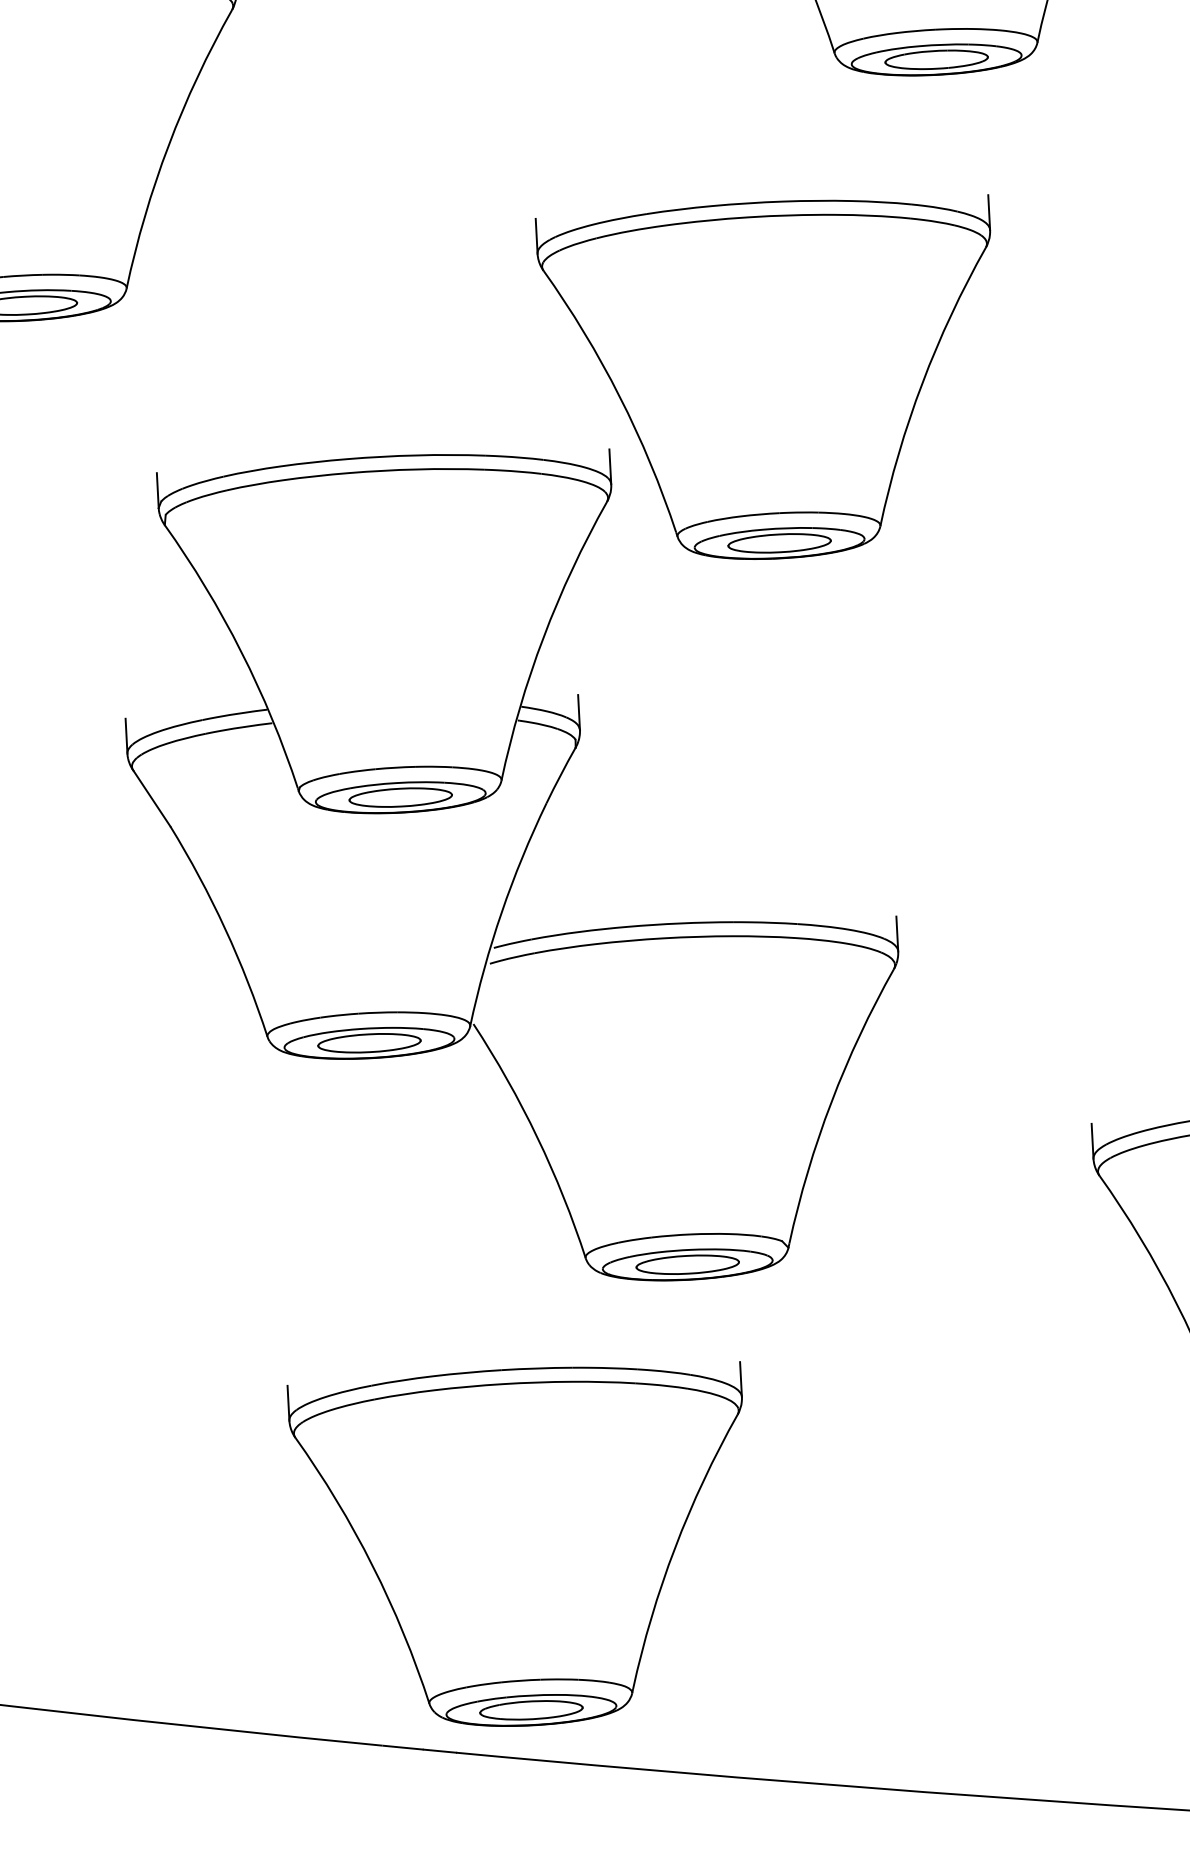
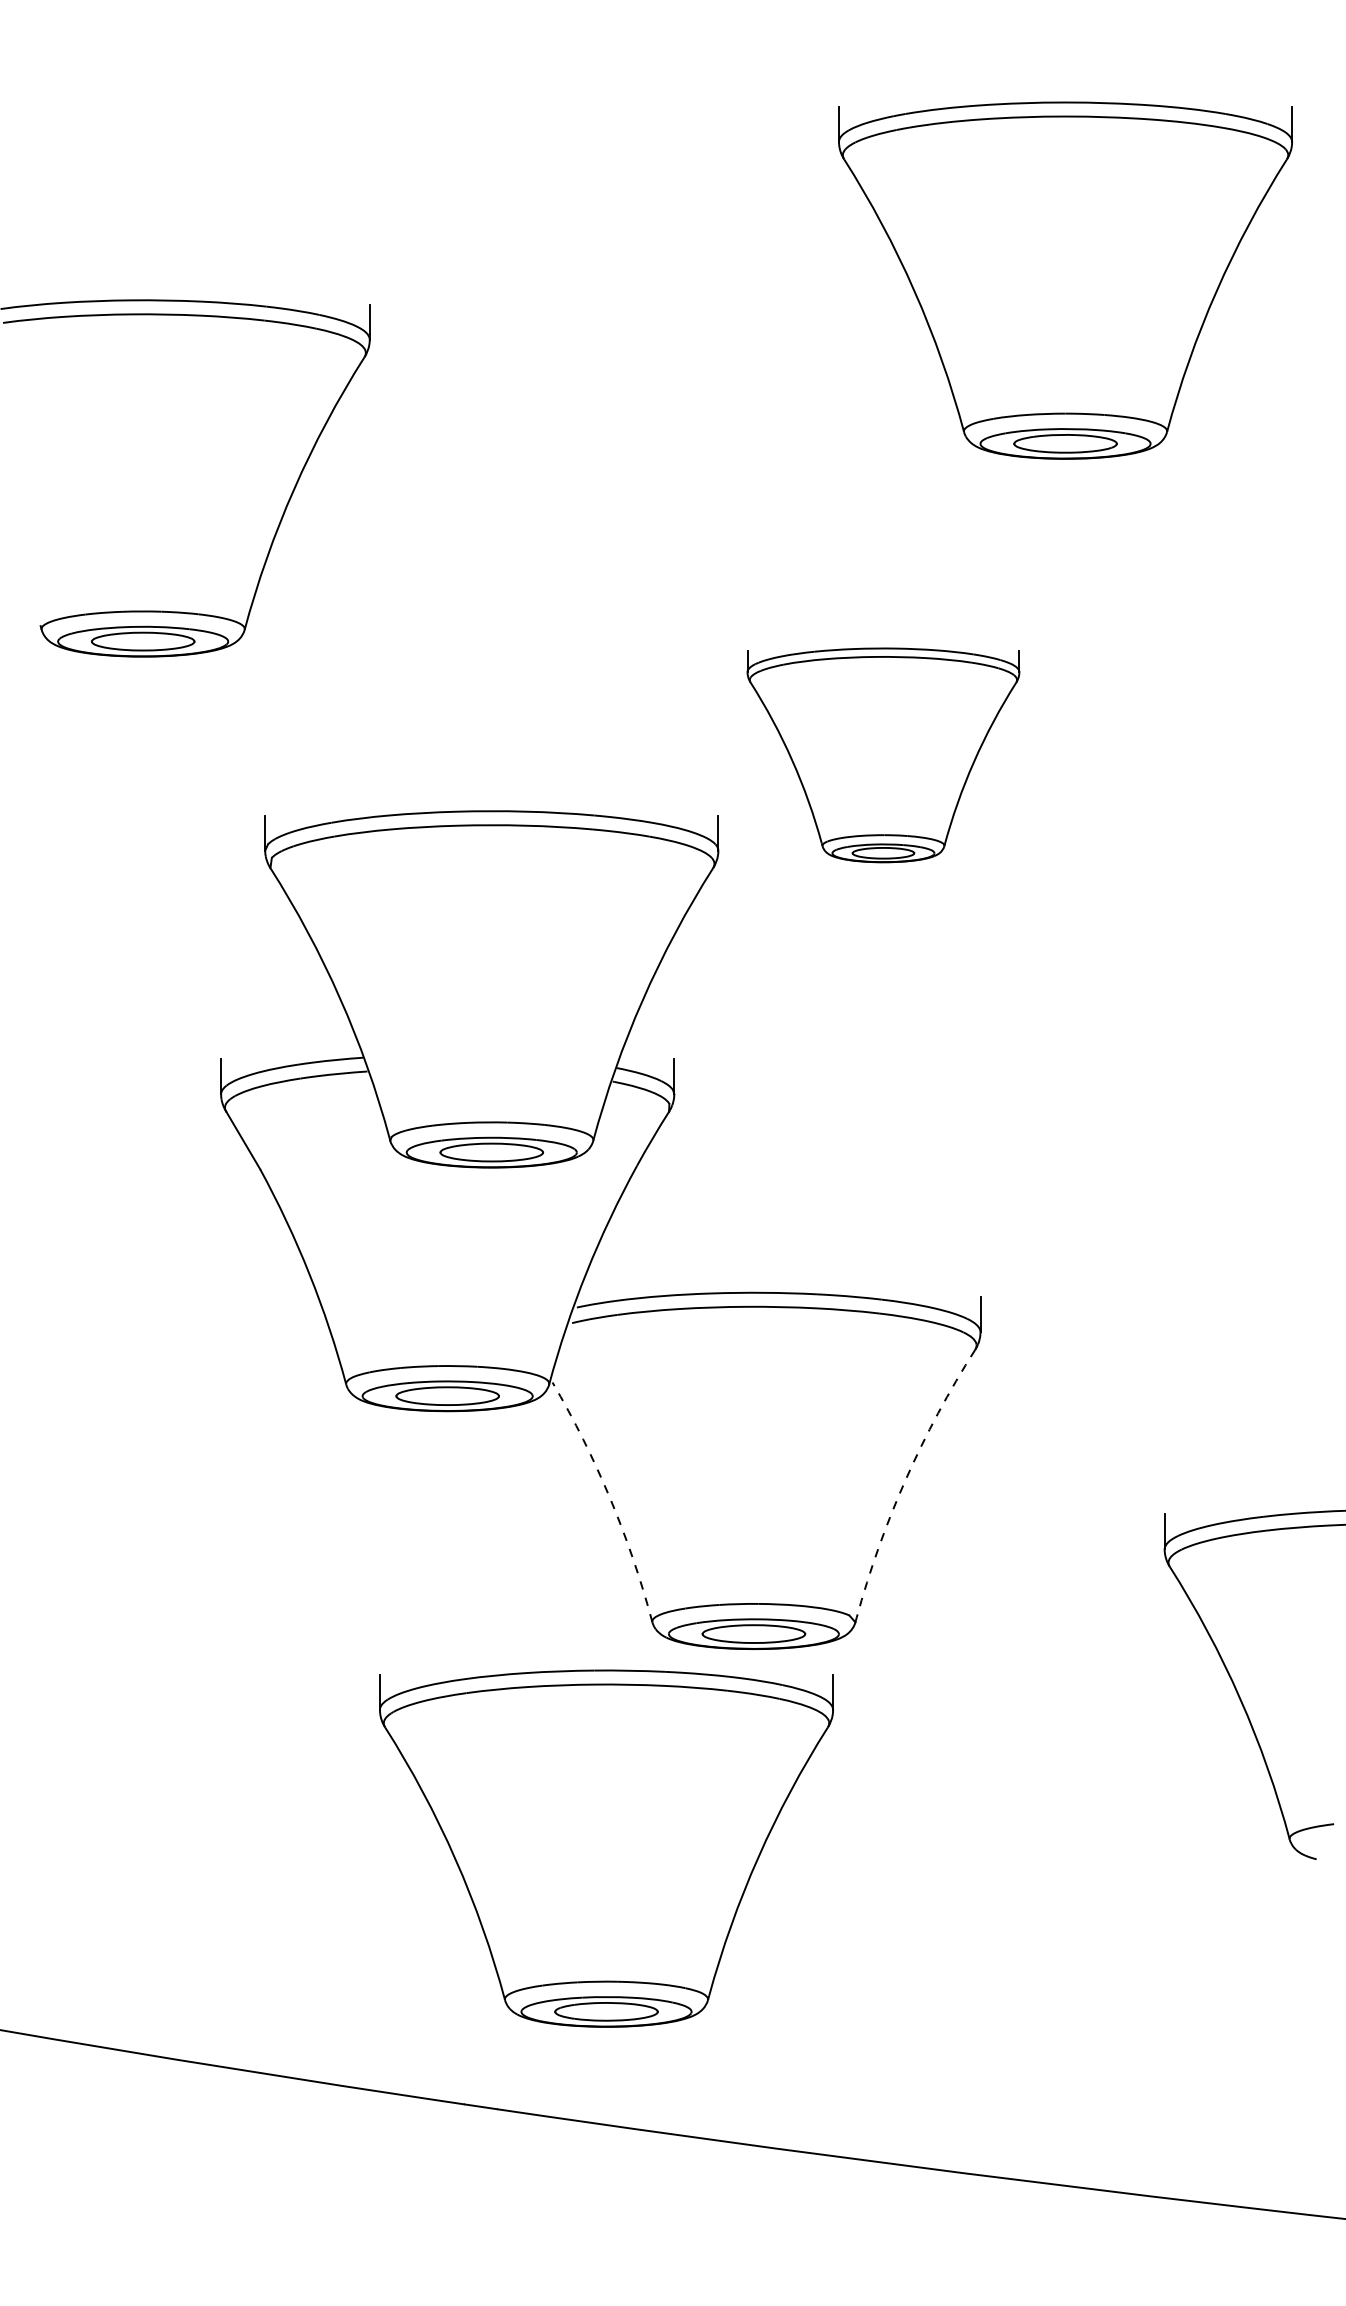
part: (771, 380) -> (883, 755), size x0.6
arc: (831, 1102) -> (905, 1479), solid -> dashed
arc: (537, 1137) -> (610, 1499), solid -> dashed
part: (522, 1547) -> (606, 1848), moved

